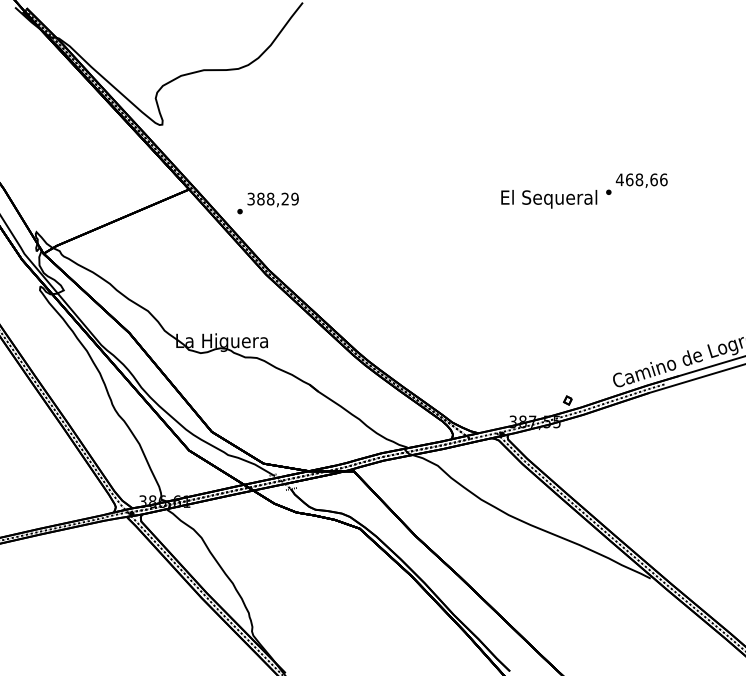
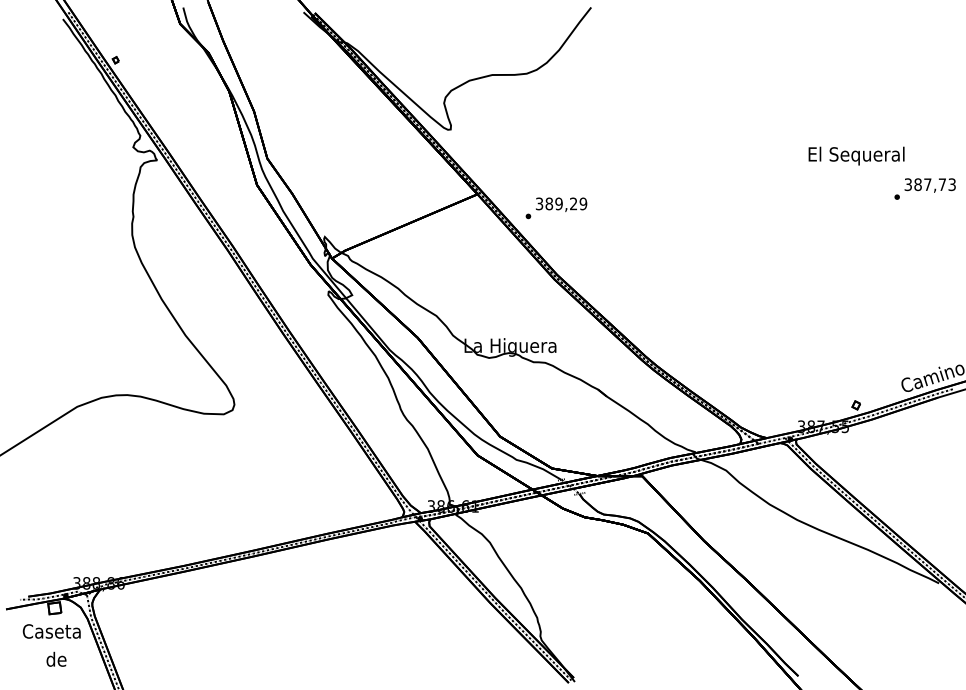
text: (642, 179) -> (930, 184), 468,66 -> 387,73
text: (270, 198) -> (558, 203), 388,29 -> 389,29
text: (549, 198) -> (856, 155), moved

